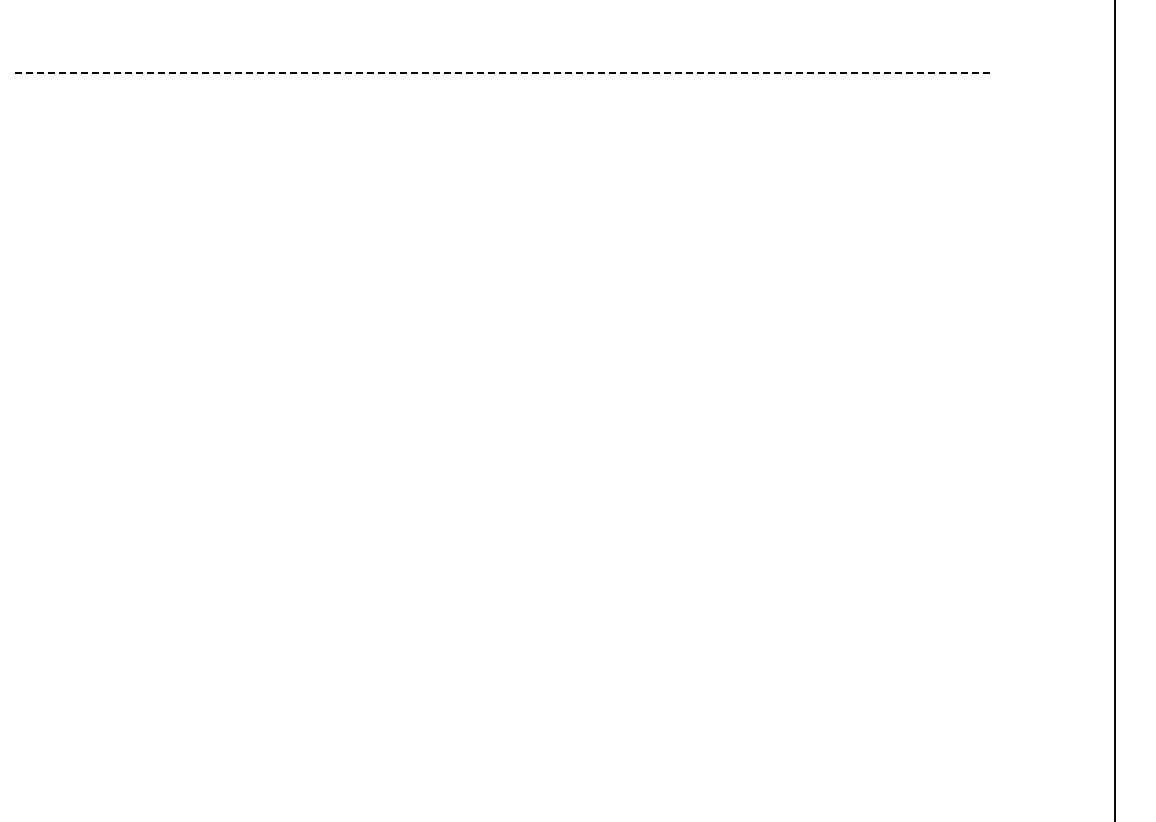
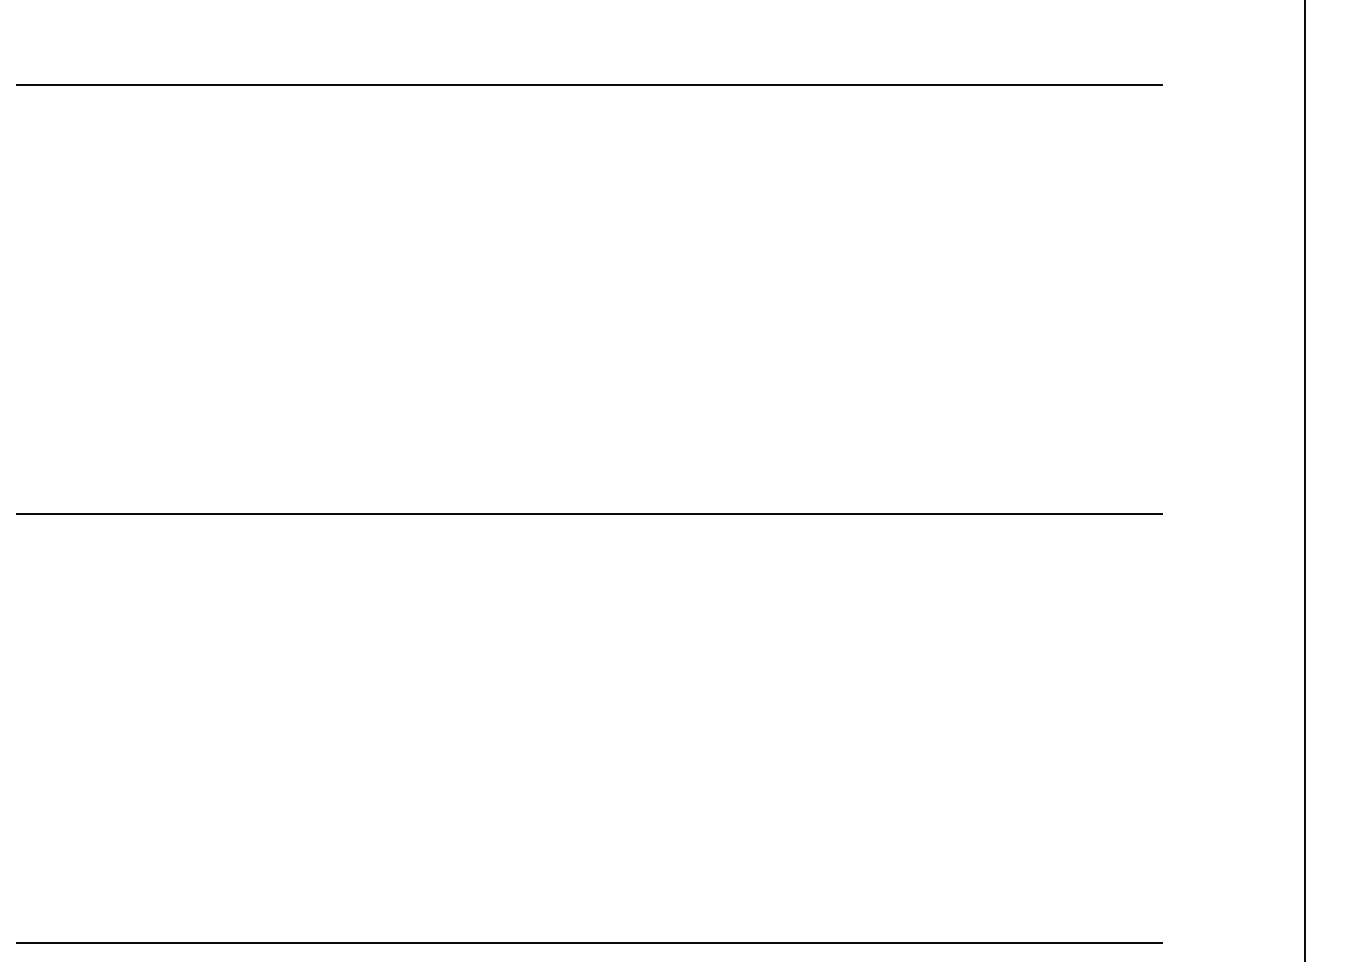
line: (503, 72) -> (589, 84), dashed -> solid
line: (503, 439) -> (589, 514), added
line: (503, 806) -> (589, 943), added

